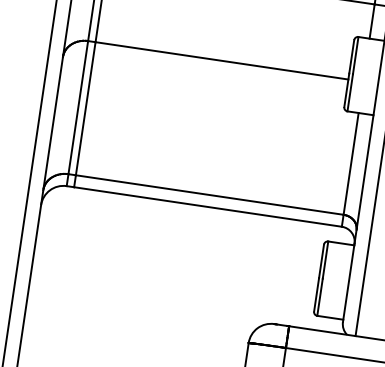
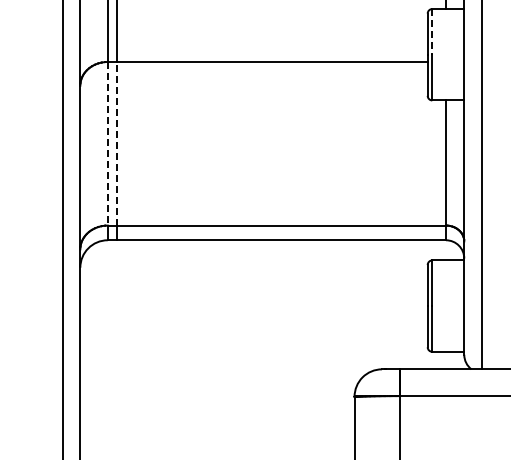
line: (355, 55) -> (432, 31), solid -> dashed
line: (78, 107) -> (107, 143), solid -> dashed
line: (85, 108) -> (116, 143), solid -> dashed

